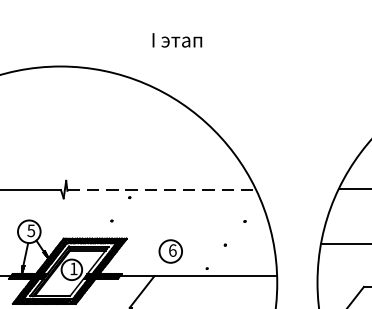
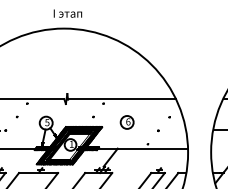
text: (176, 40) -> (67, 13), moved
line: (162, 190) -> (122, 99), dashed -> solid
part: (169, 251) -> (126, 122), moved

